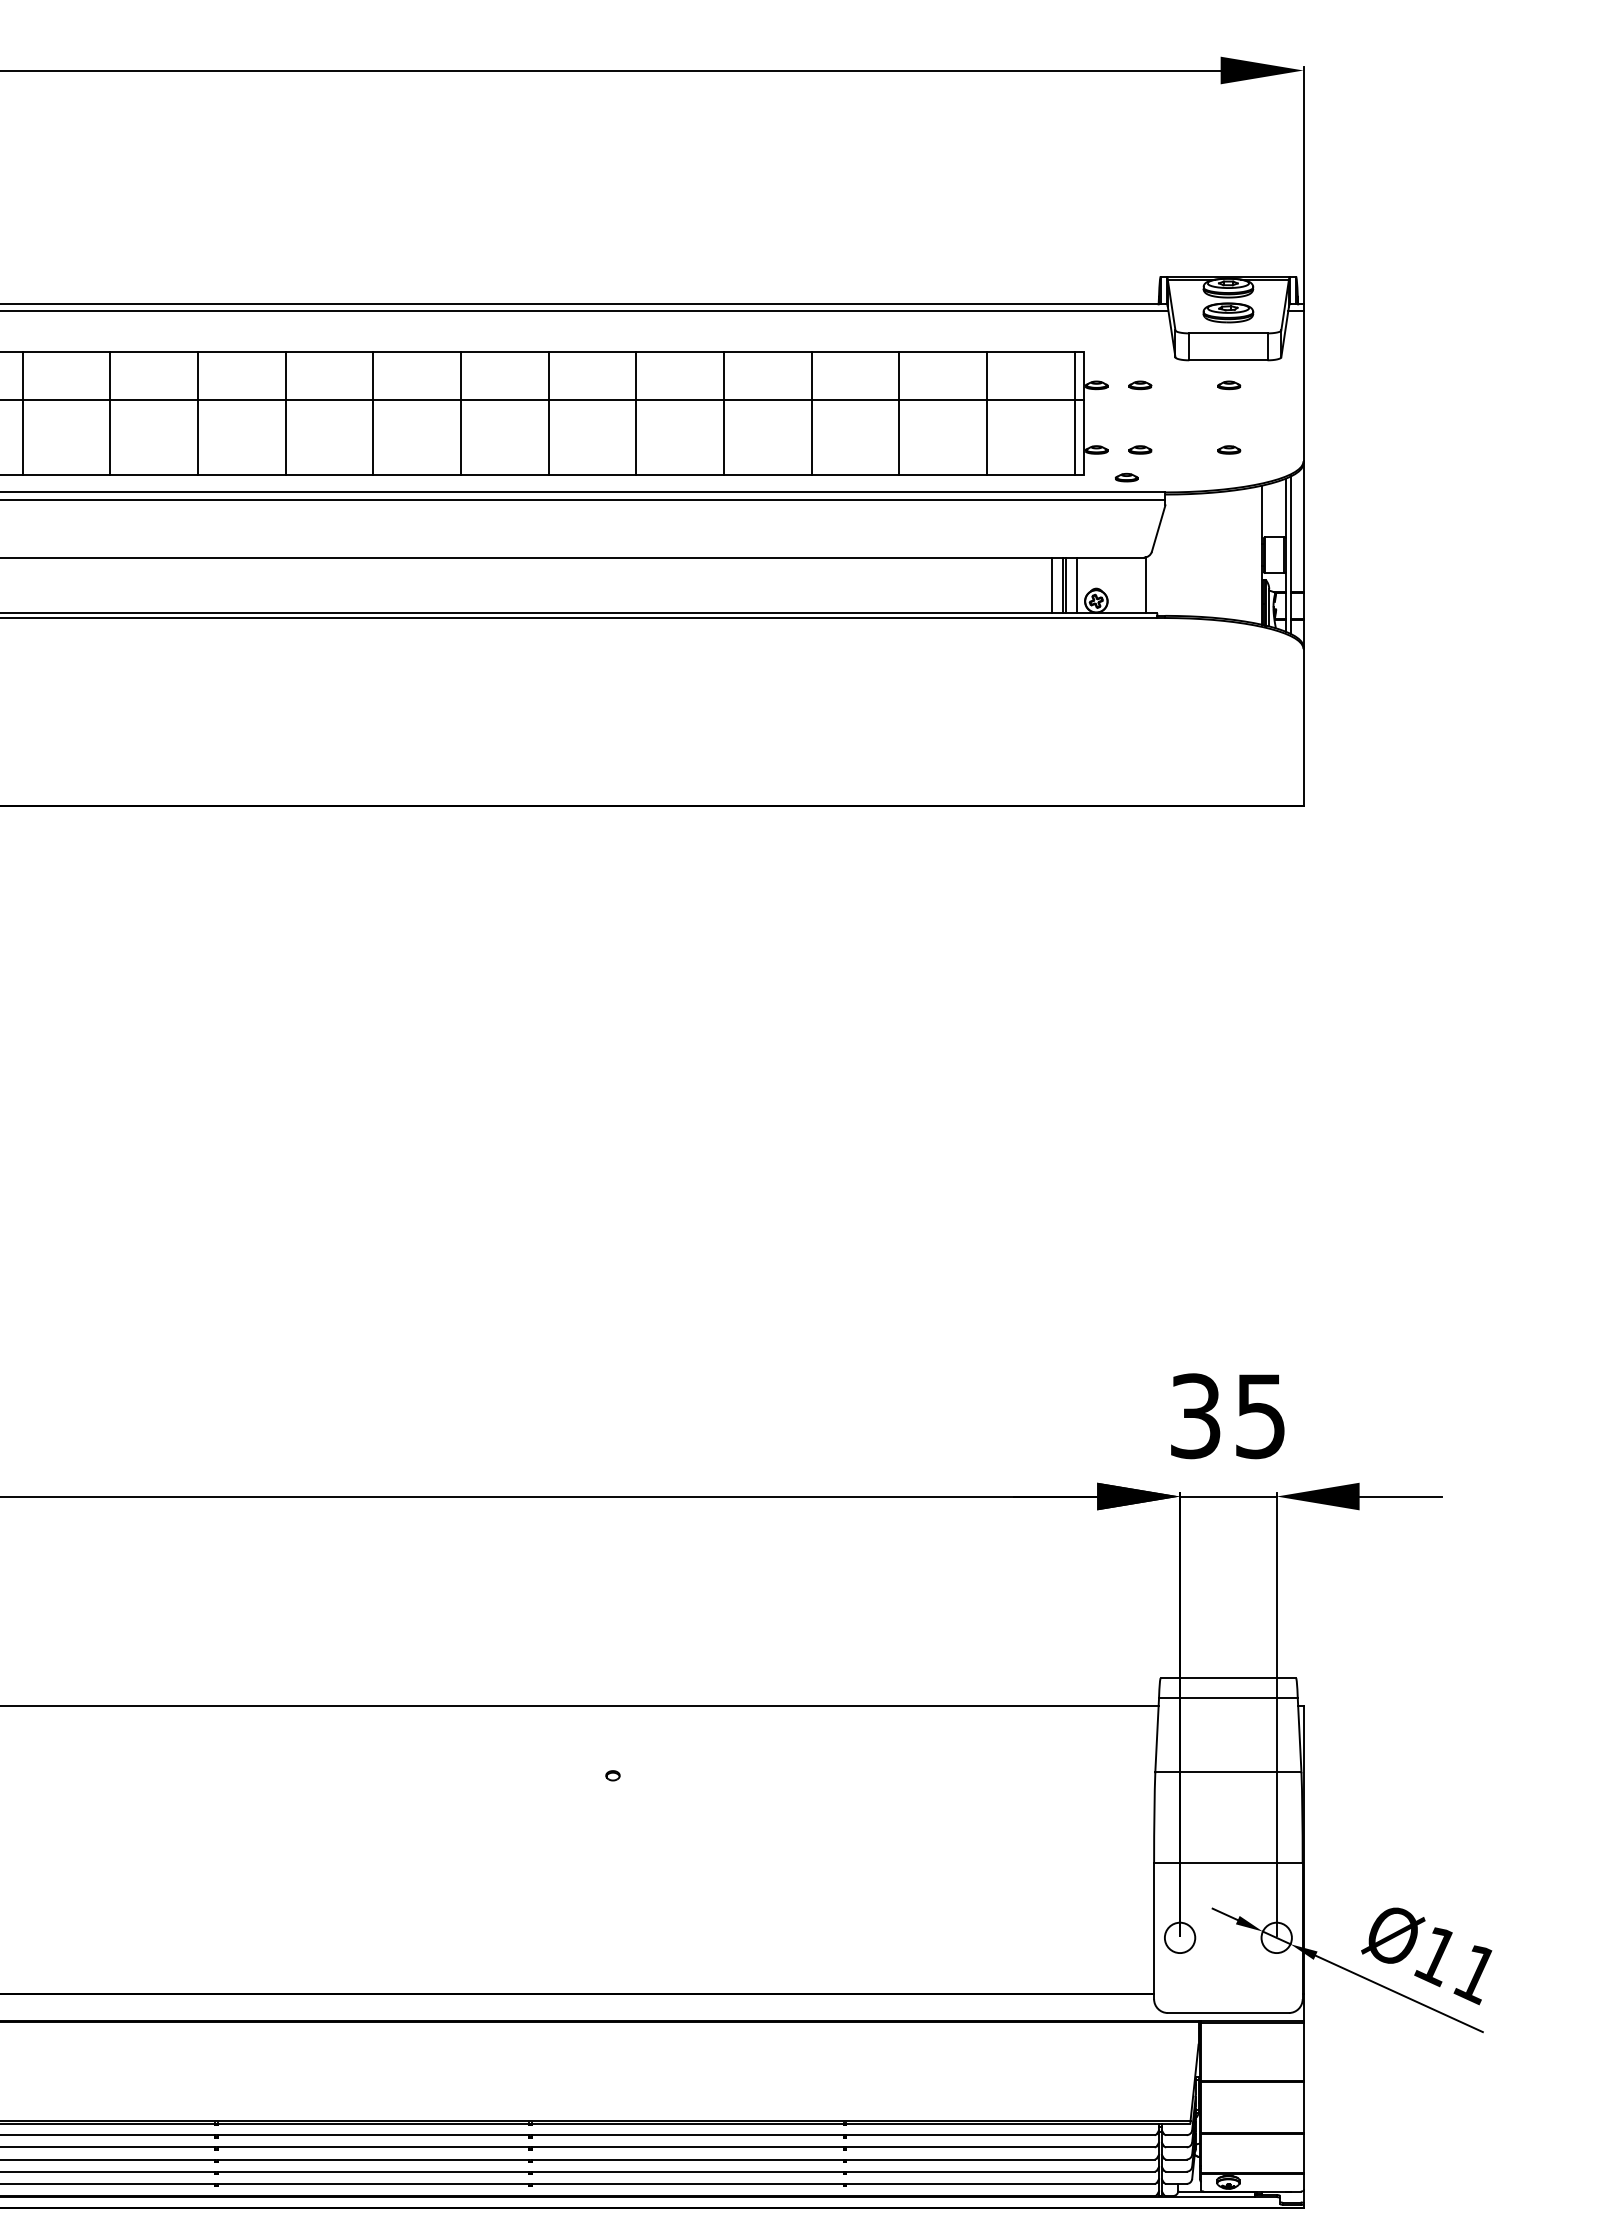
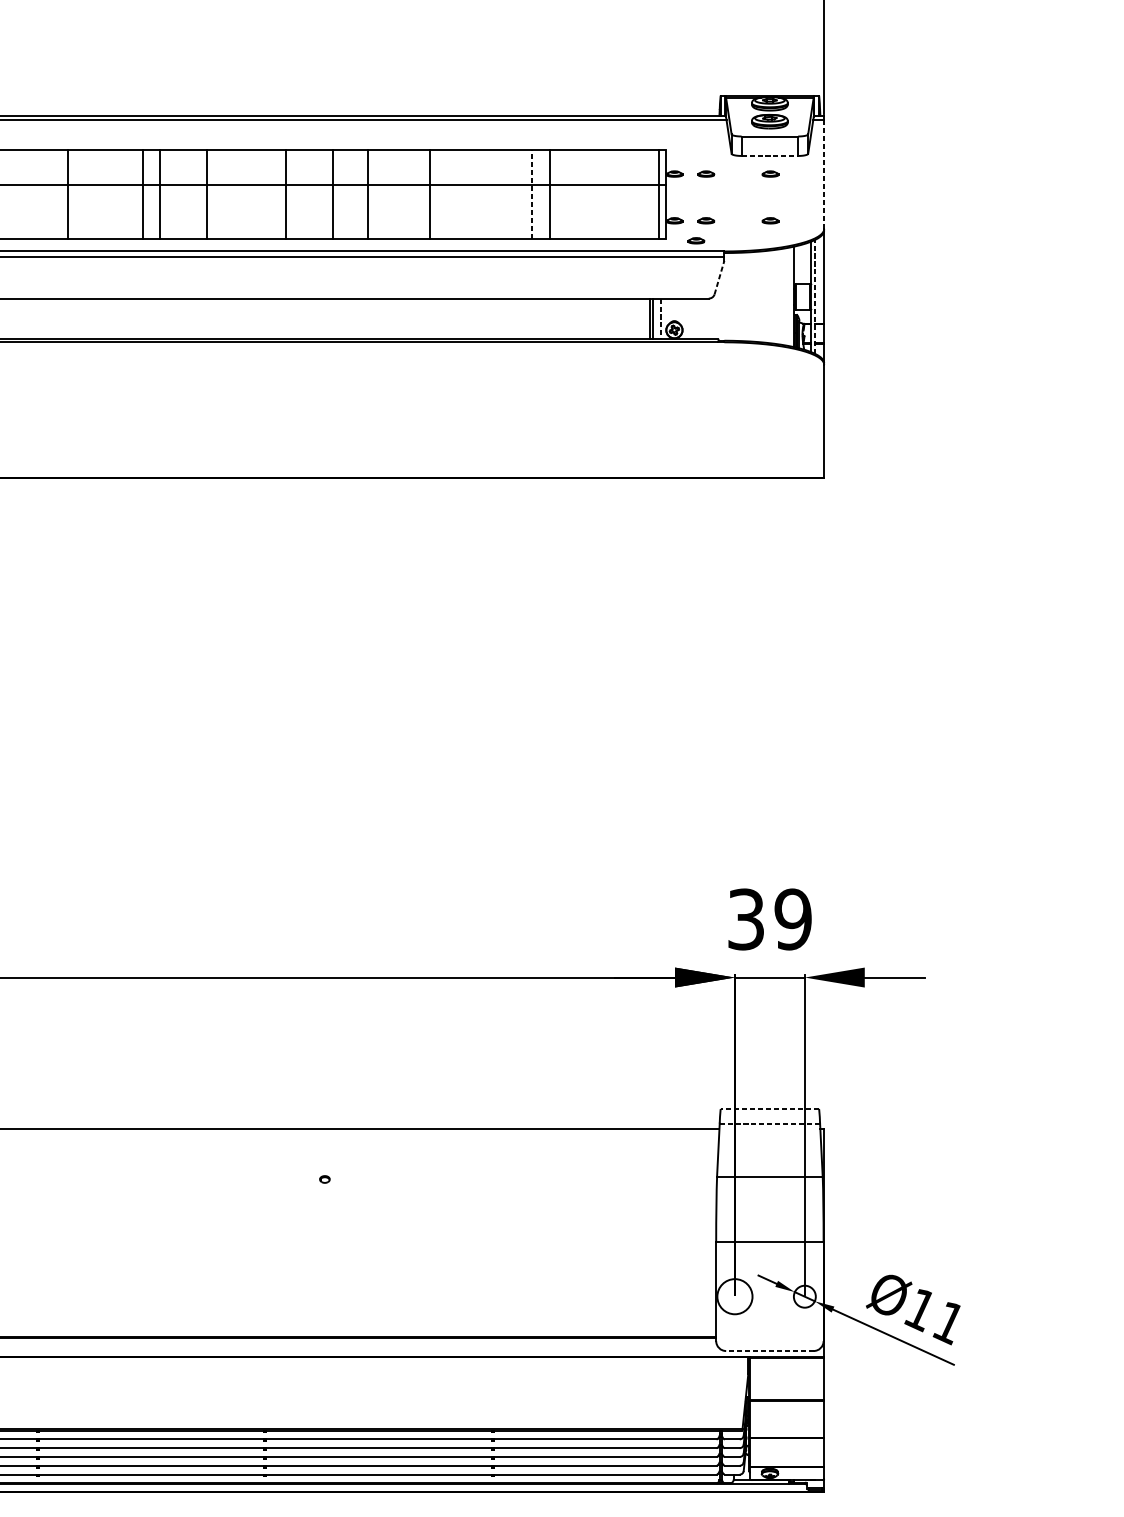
line: (1228, 360) -> (769, 156), solid -> dashed
line: (1303, 386) -> (824, 174), solid -> dashed
line: (197, 413) -> (67, 194), moved
line: (285, 413) -> (143, 194), moved
line: (373, 413) -> (206, 194), moved
line: (460, 413) -> (159, 194), moved
line: (548, 413) -> (333, 194), moved
line: (636, 413) -> (286, 194), moved
line: (724, 413) -> (367, 194), moved
line: (811, 413) -> (429, 194), moved
line: (899, 413) -> (532, 194), solid -> dashed
line: (987, 413) -> (550, 194), moved
line: (1158, 528) -> (719, 277), solid -> dashed
line: (1291, 555) -> (815, 297), solid -> dashed
line: (1052, 585) -> (642, 318), removed
line: (1077, 585) -> (660, 318), solid -> dashed
line: (1146, 585) -> (710, 318), removed
text: (1260, 1416) -> (793, 919), 35 -> 39
line: (1228, 1678) -> (769, 1109), solid -> dashed
line: (1227, 1698) -> (769, 1123), solid -> dashed
circle: (1179, 1937) -> (734, 1296), size x1.6
line: (1227, 2013) -> (769, 1351), solid -> dashed

